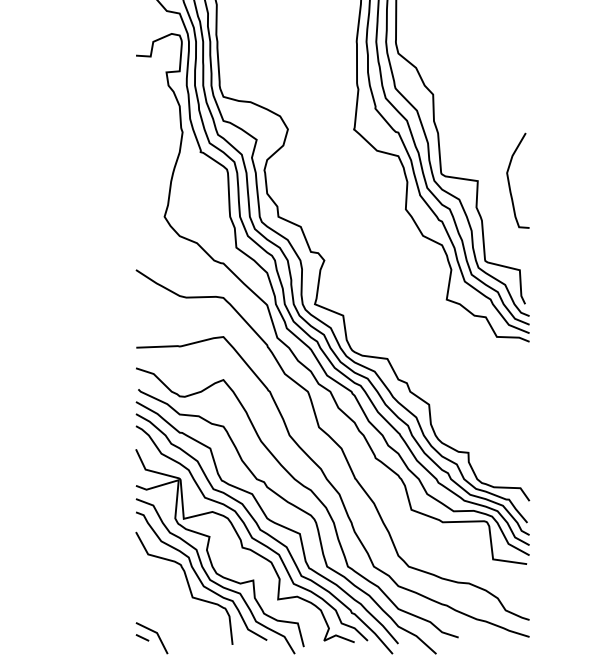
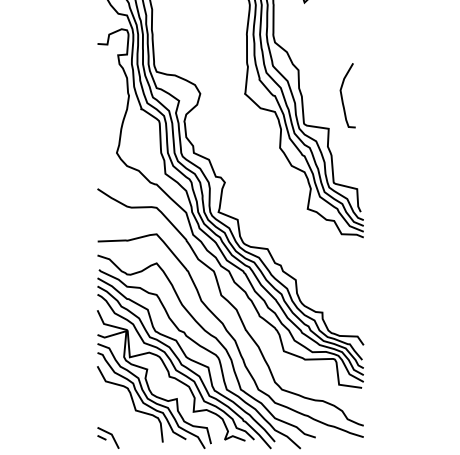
curve: (509, 180) -> (342, 95), moved

